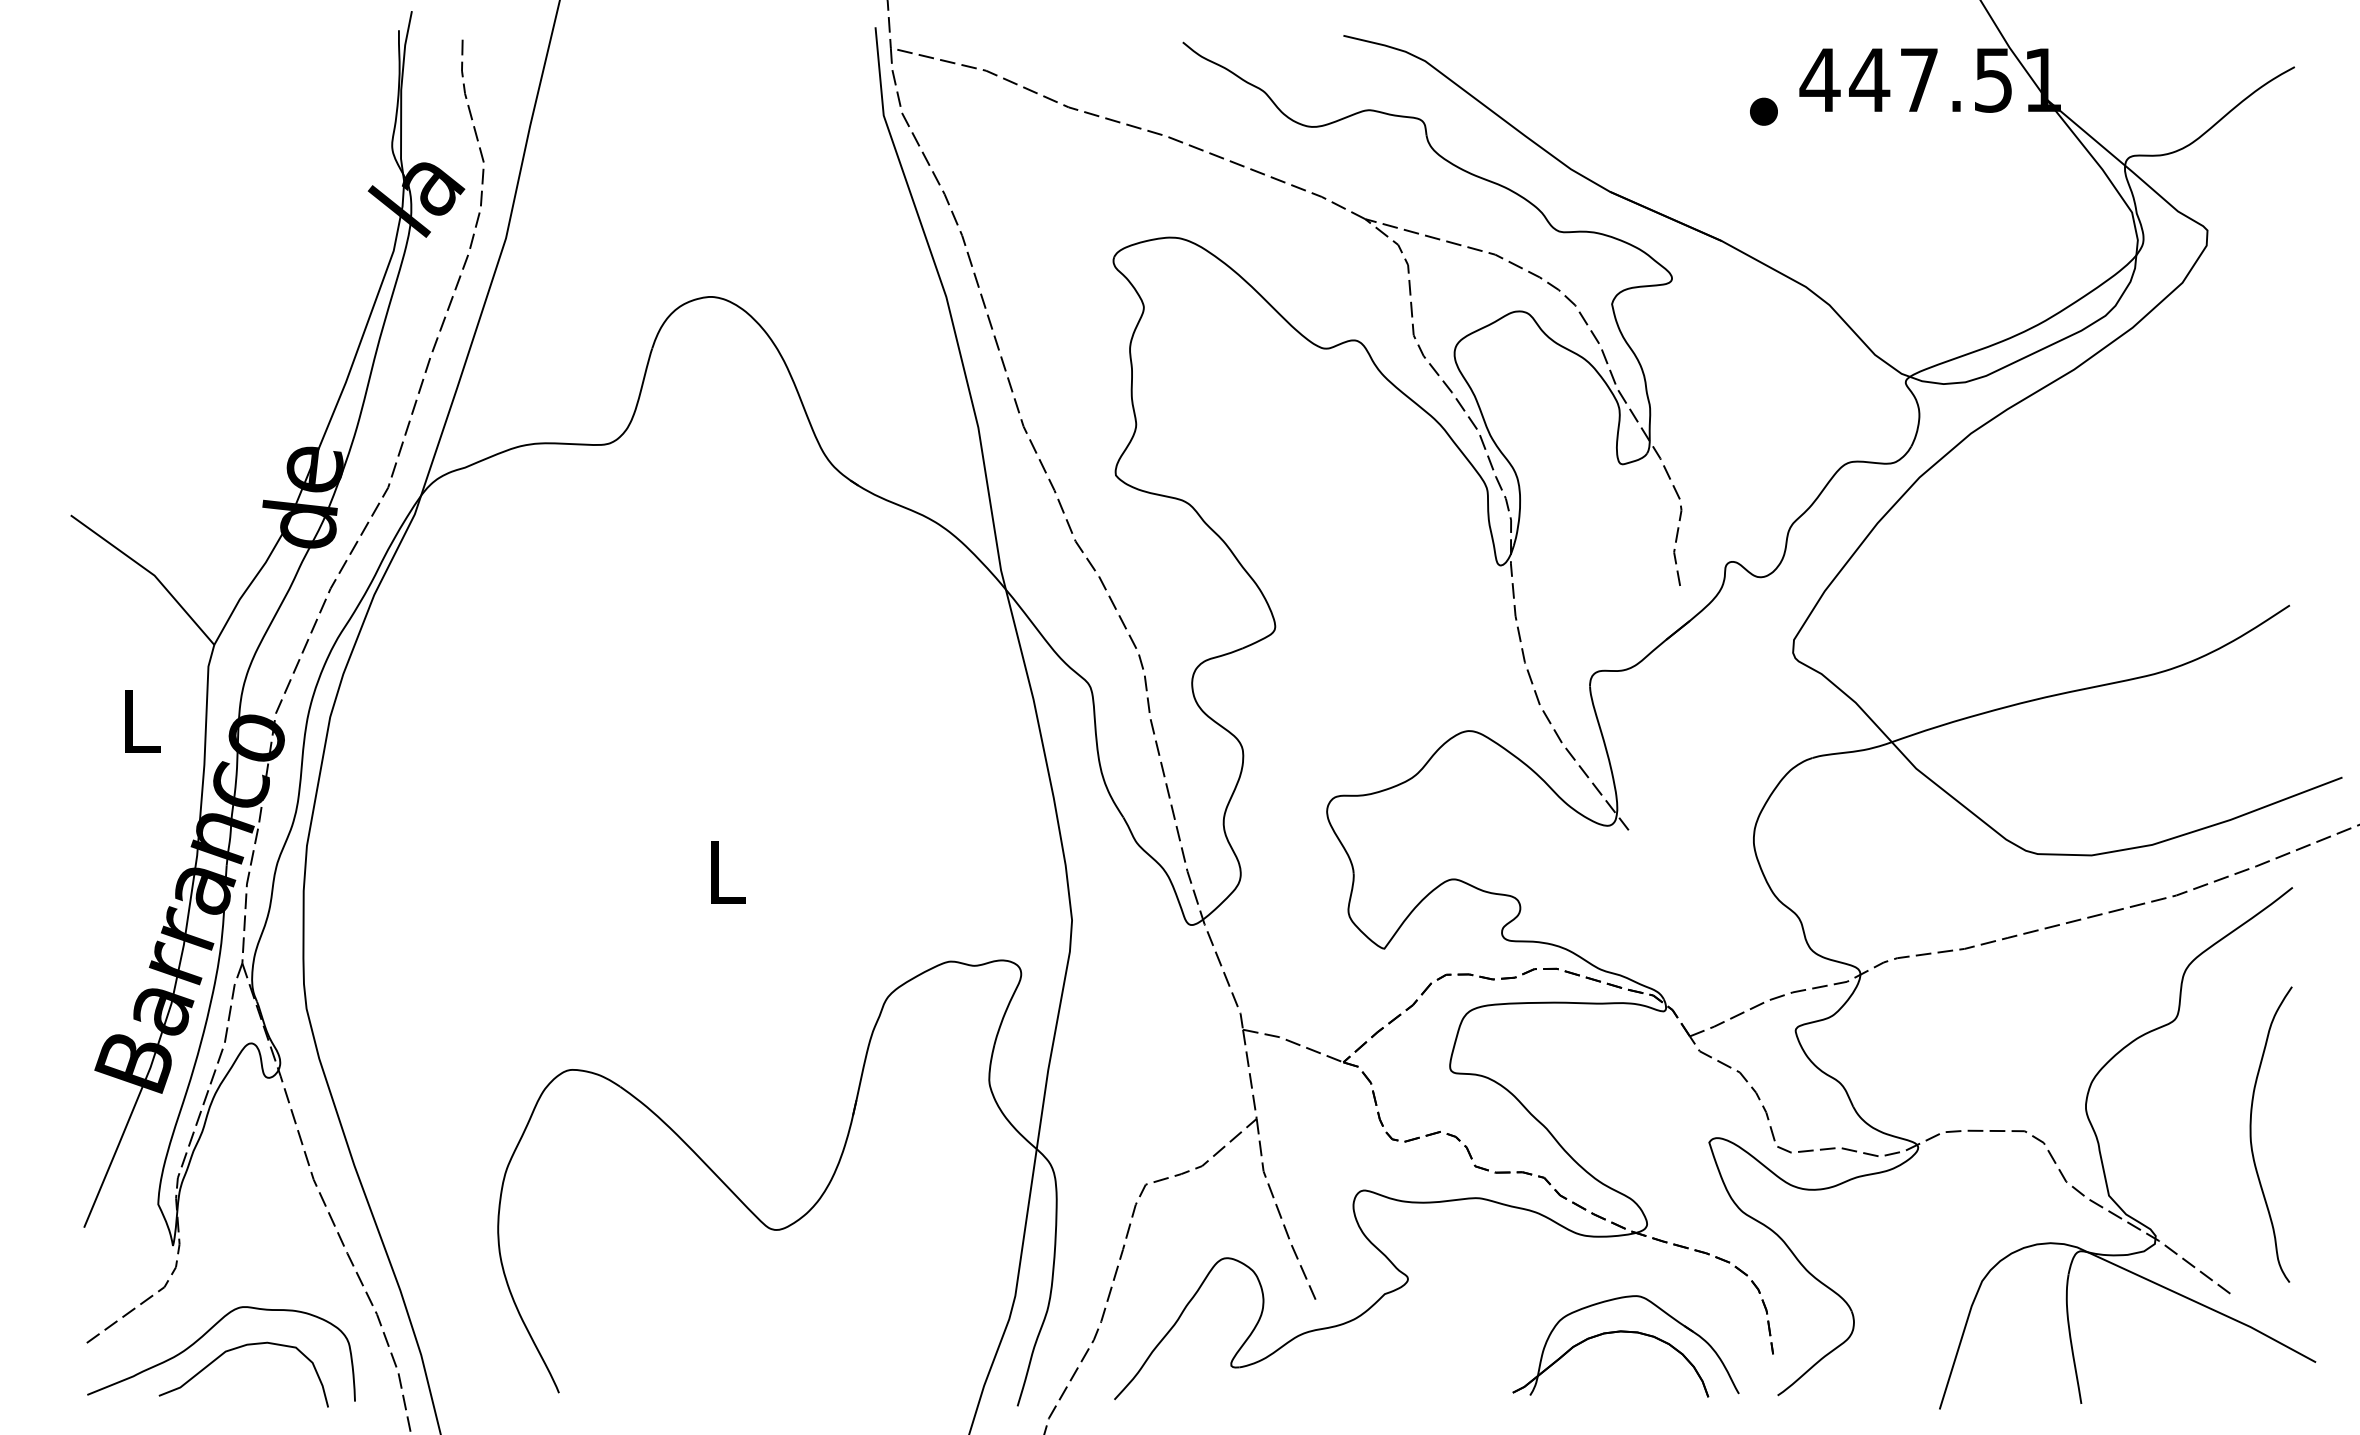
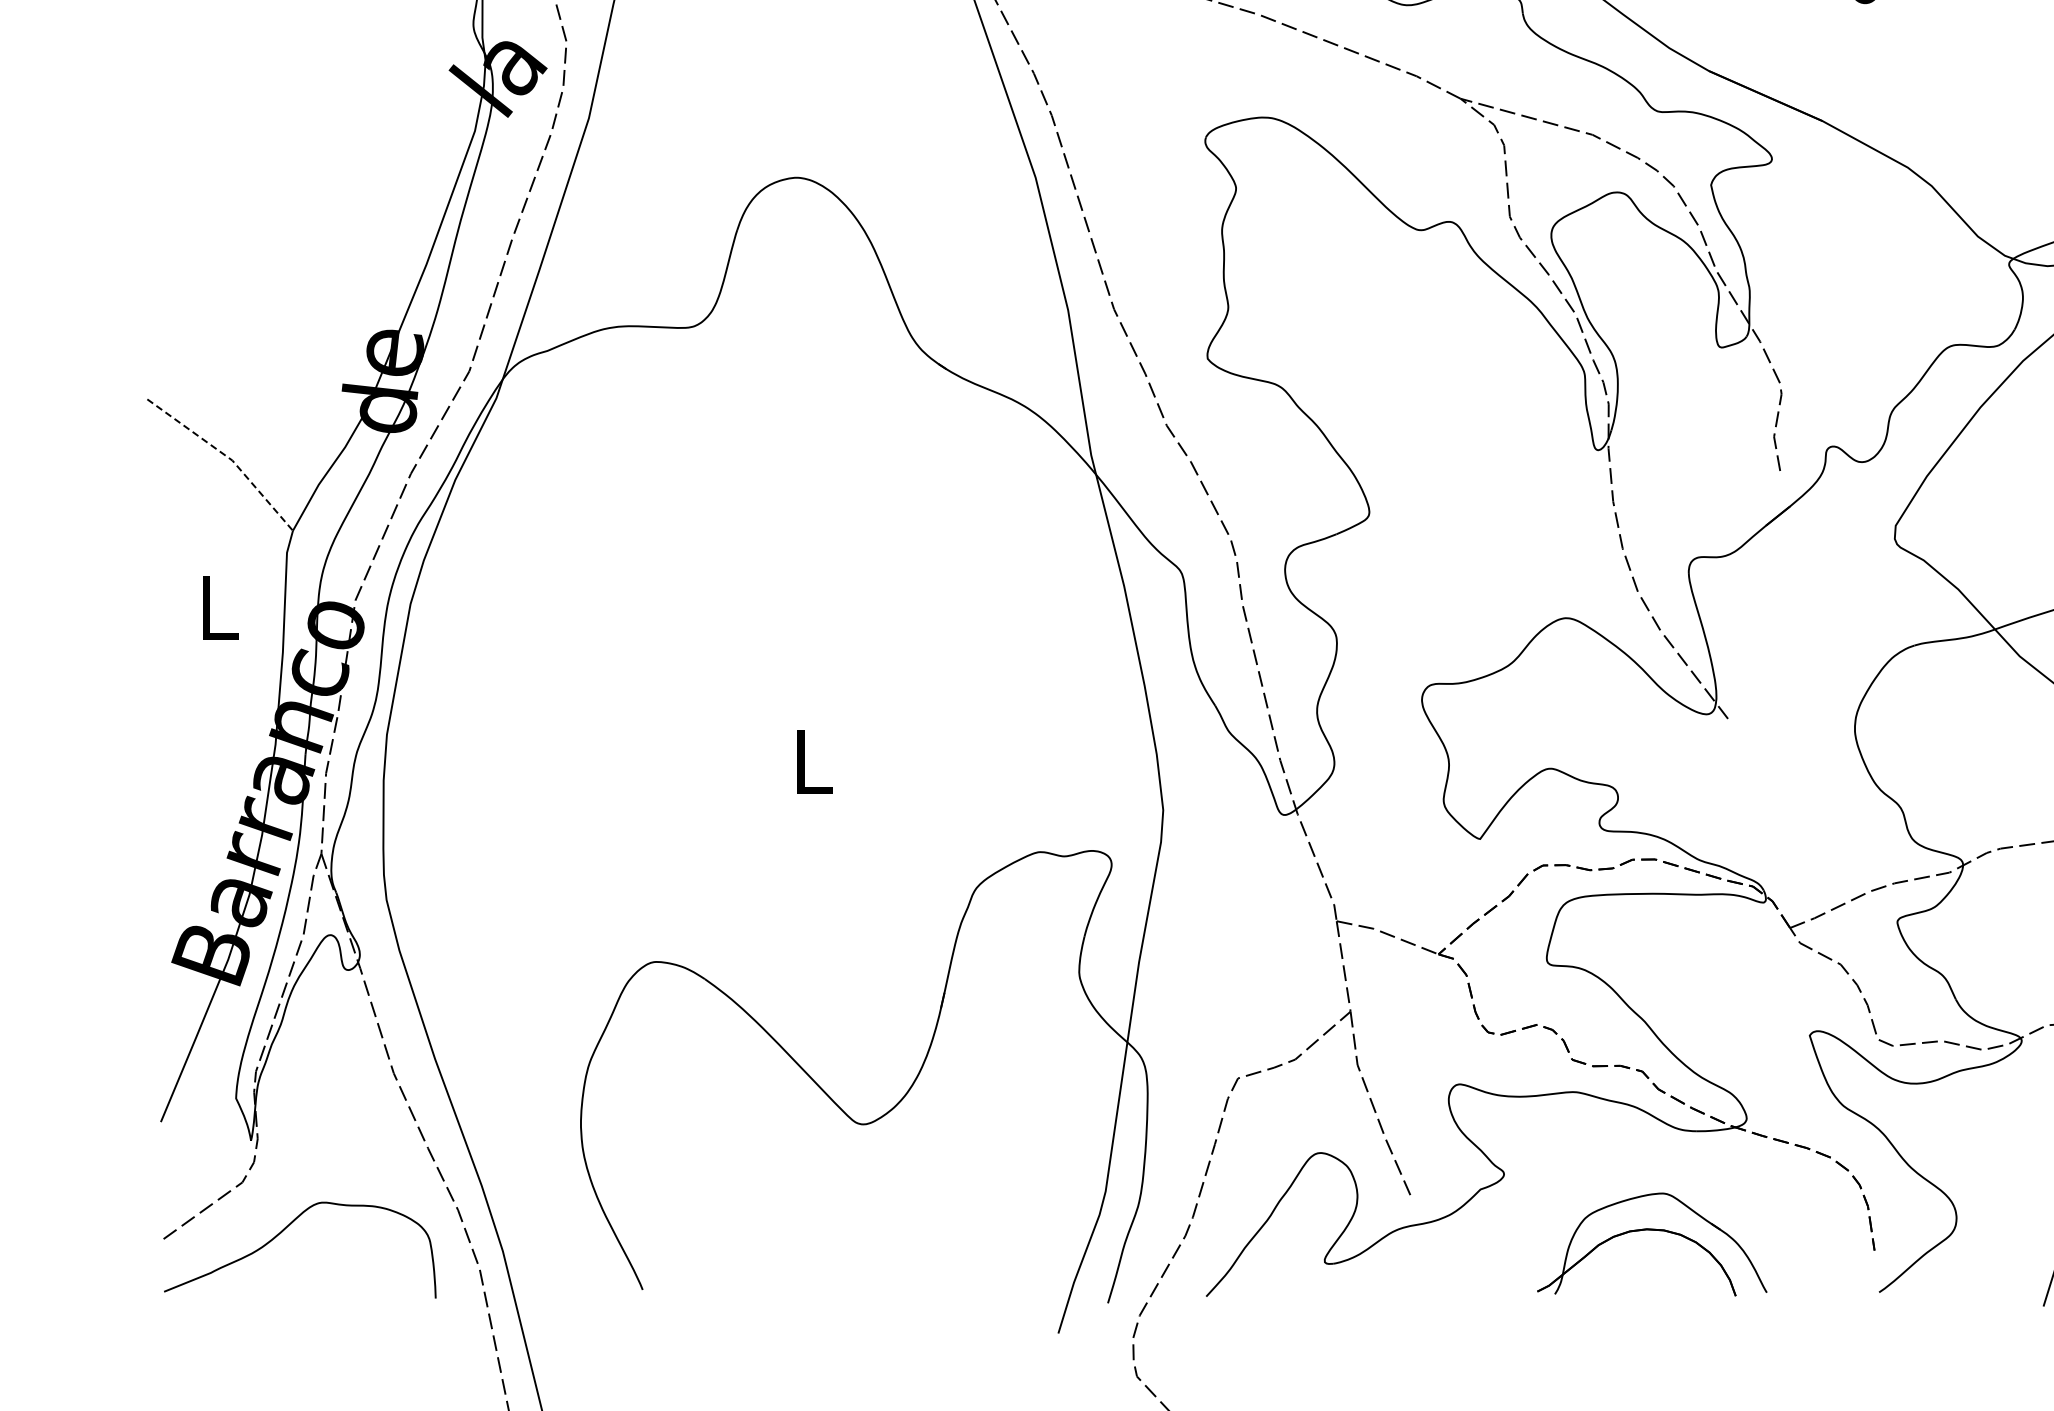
line: (150, 572) -> (228, 457), solid -> dashed
part: (1625, 1332) -> (1651, 1230), moved
curve: (236, 1349) -> (315, 1245), removed

